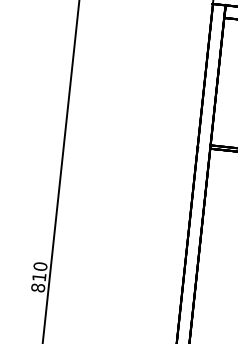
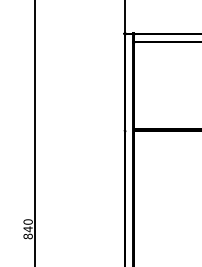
text: (38, 277) -> (27, 229), 810 -> 840

